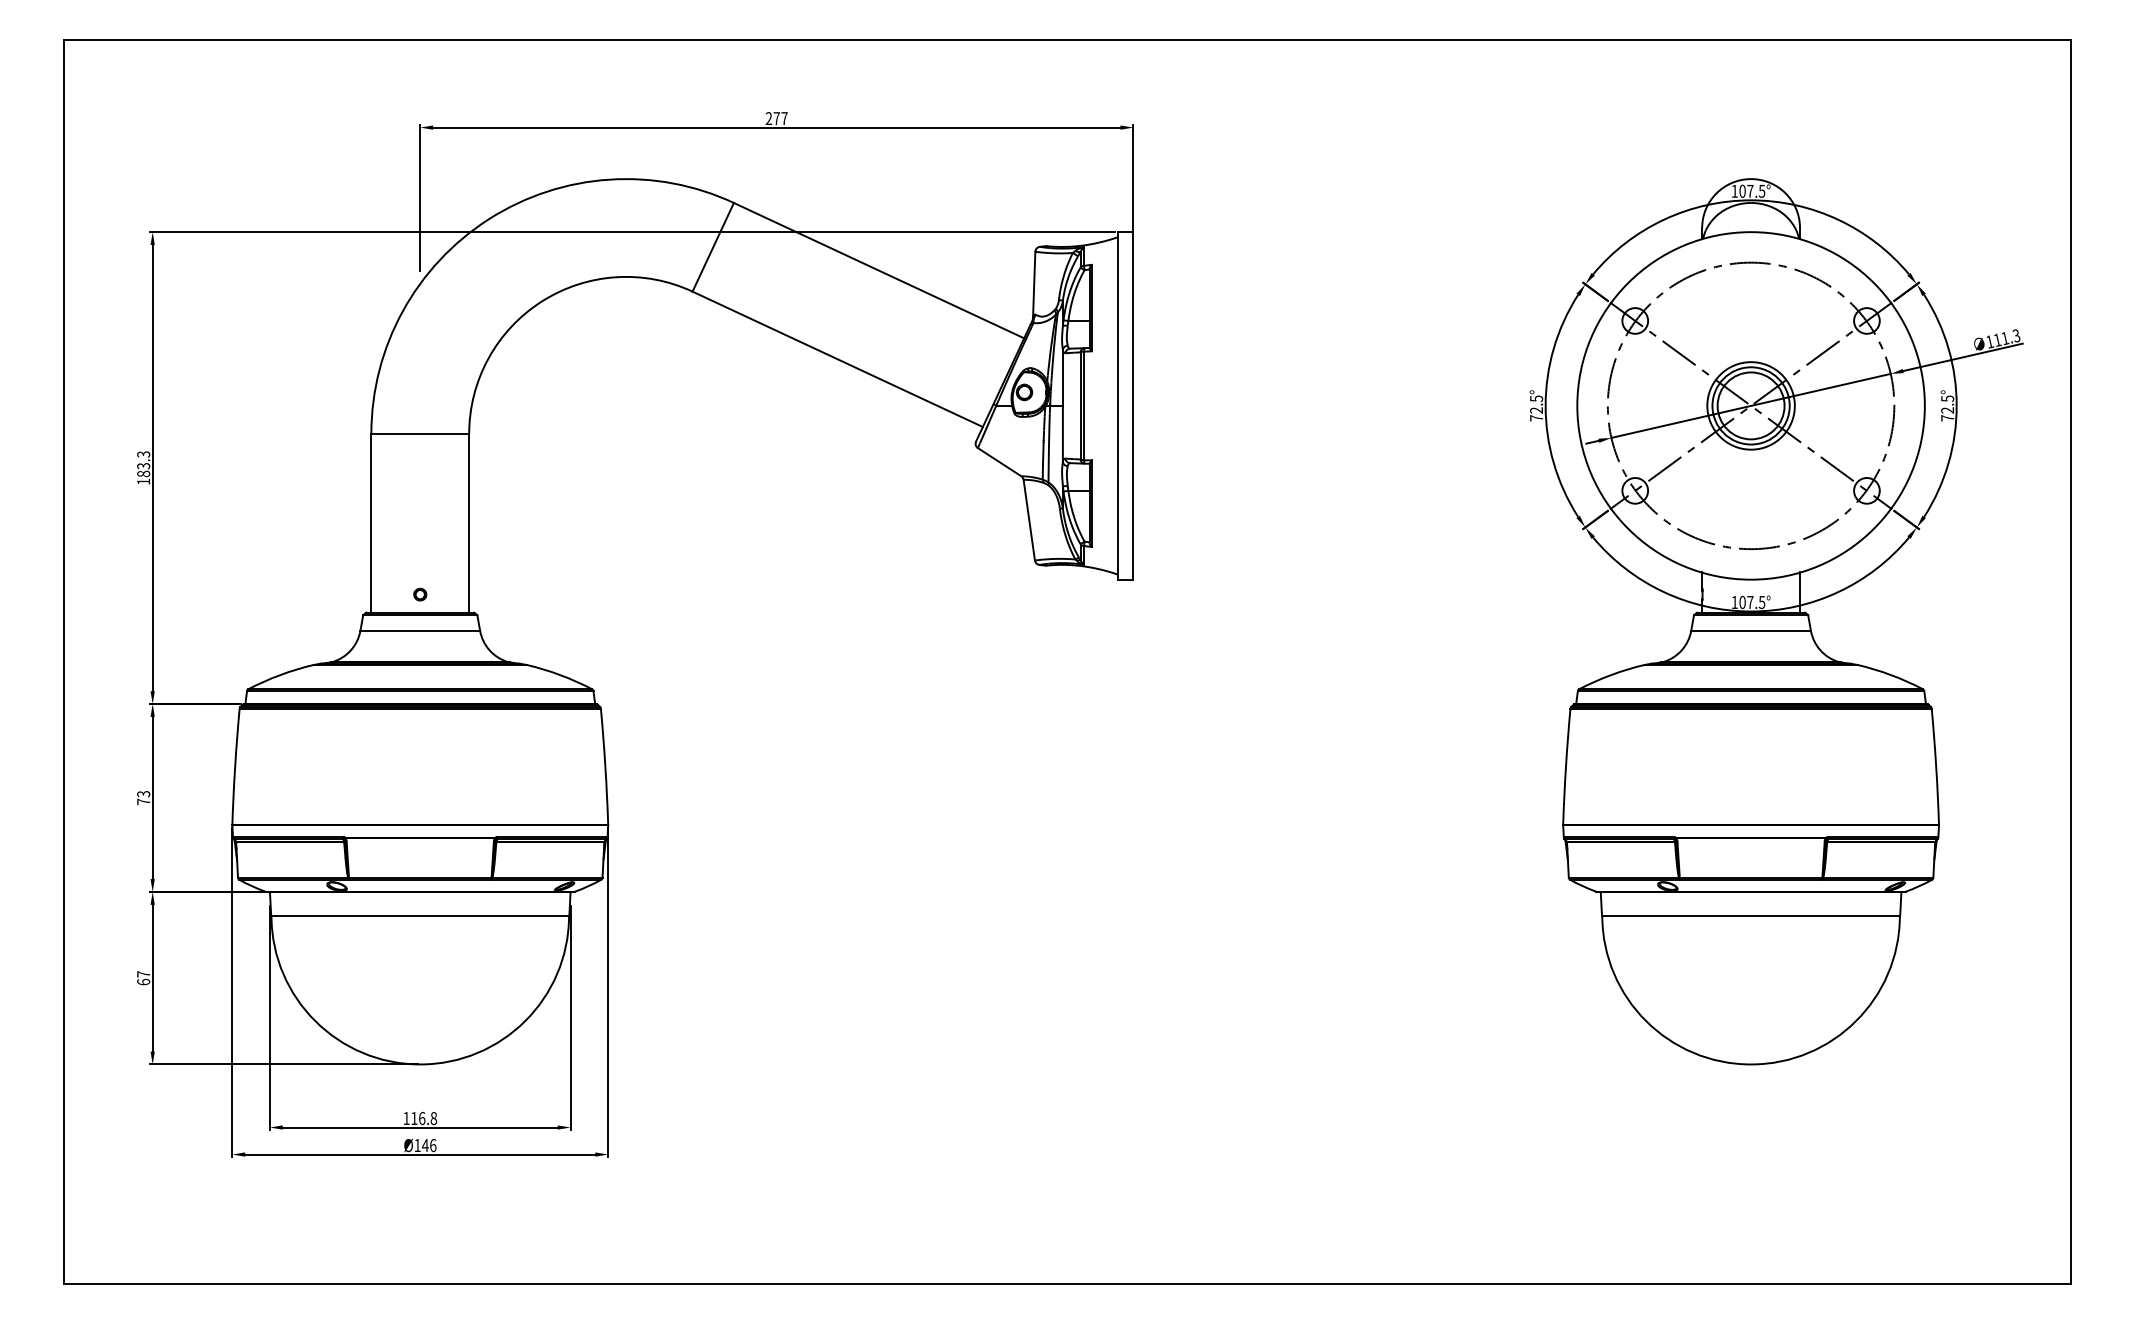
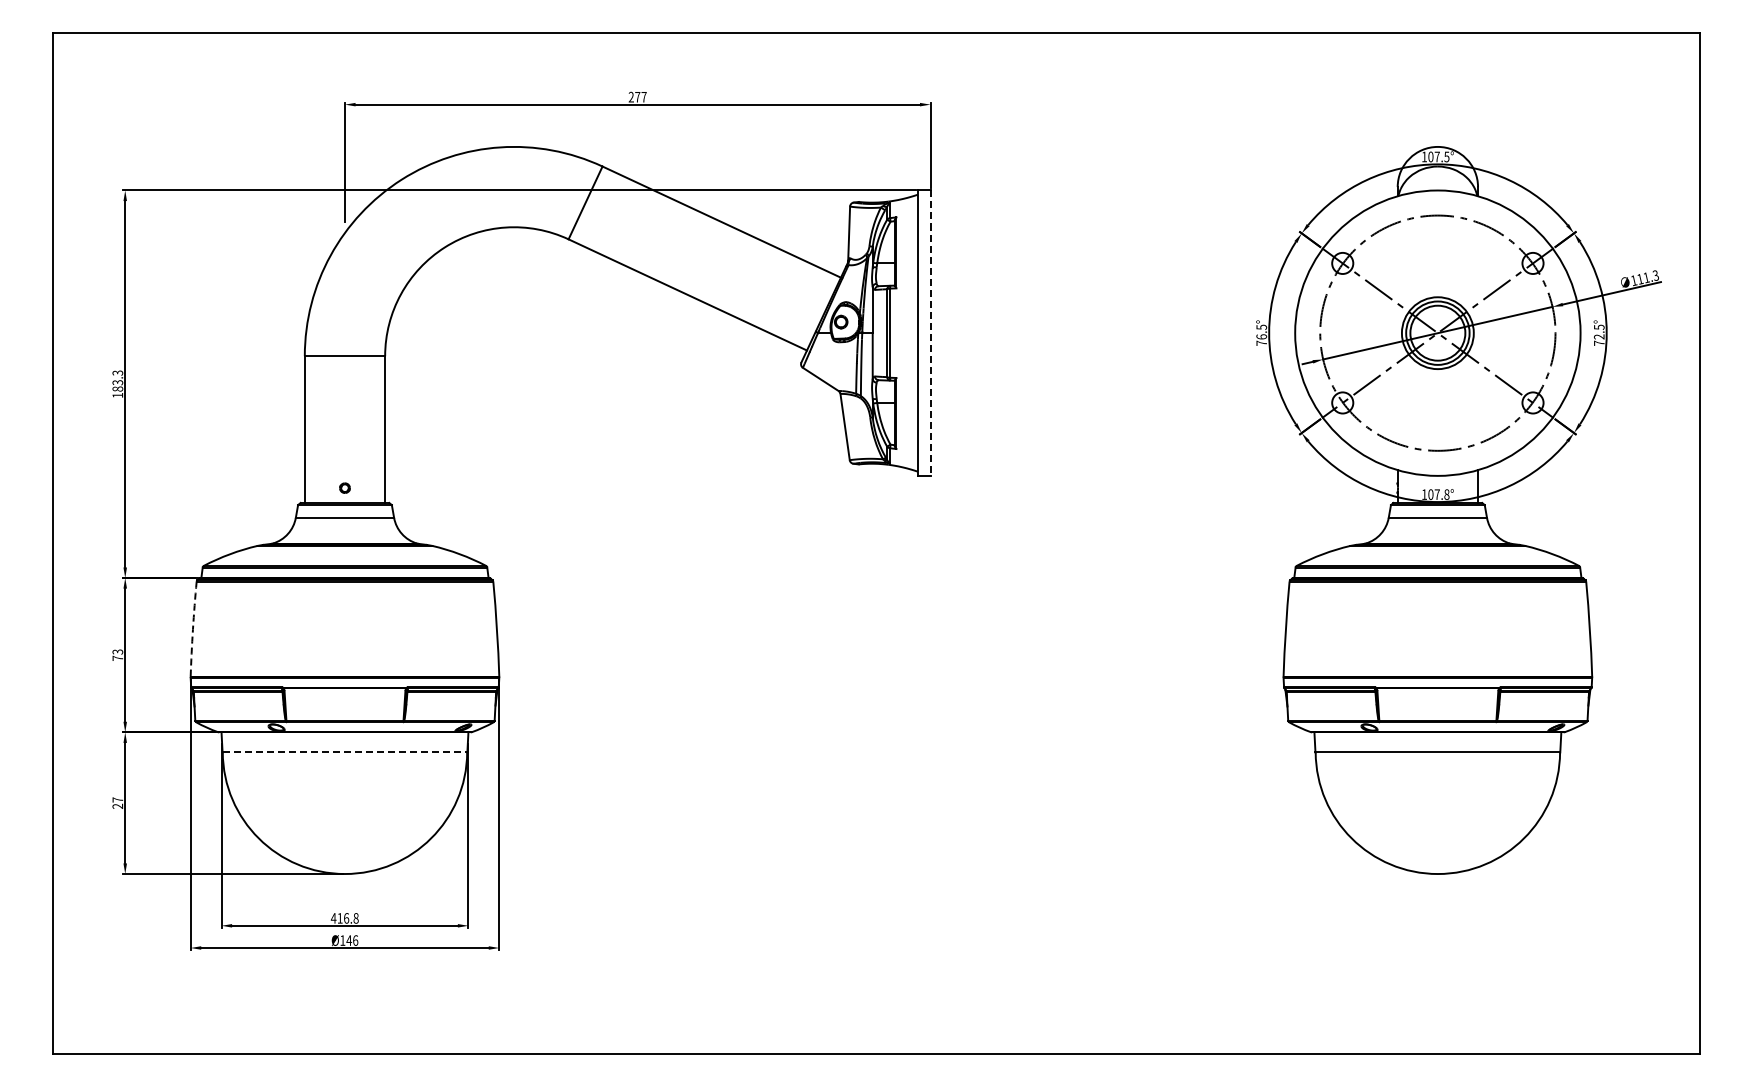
line: (1133, 406) -> (930, 333), solid -> dashed
text: (1536, 409) -> (1261, 336), 72.5° -> 76.5°
text: (1761, 602) -> (1446, 494), 107.5° -> 107.8°
arc: (234, 766) -> (192, 629), solid -> dashed
line: (420, 916) -> (345, 752), solid -> dashed
text: (143, 981) -> (117, 805), 67 -> 27
text: (406, 1118) -> (333, 918), 116.8 -> 416.8

